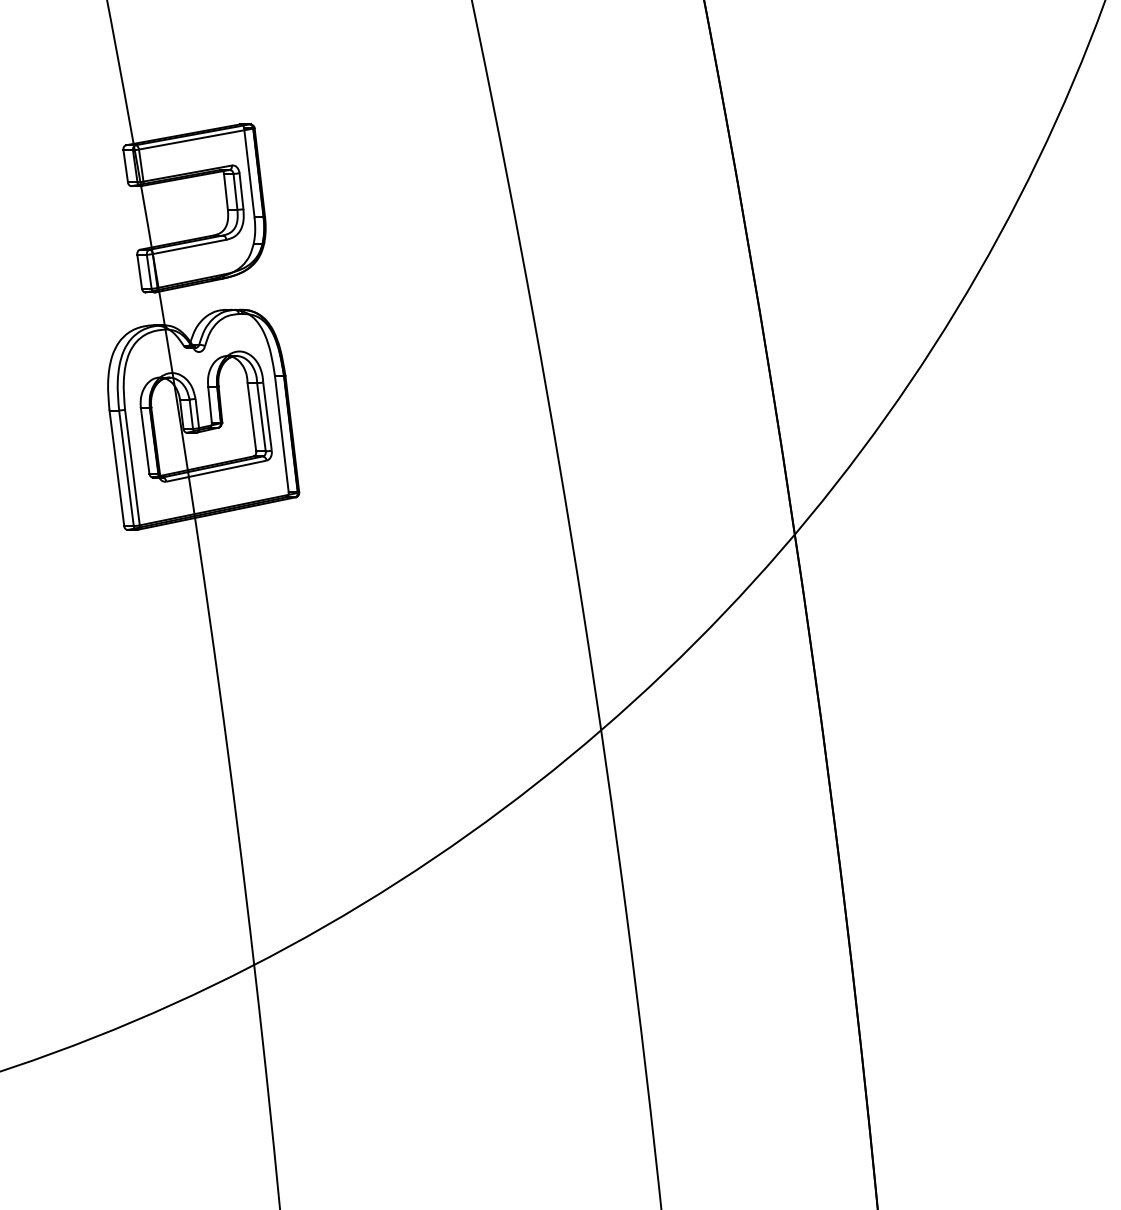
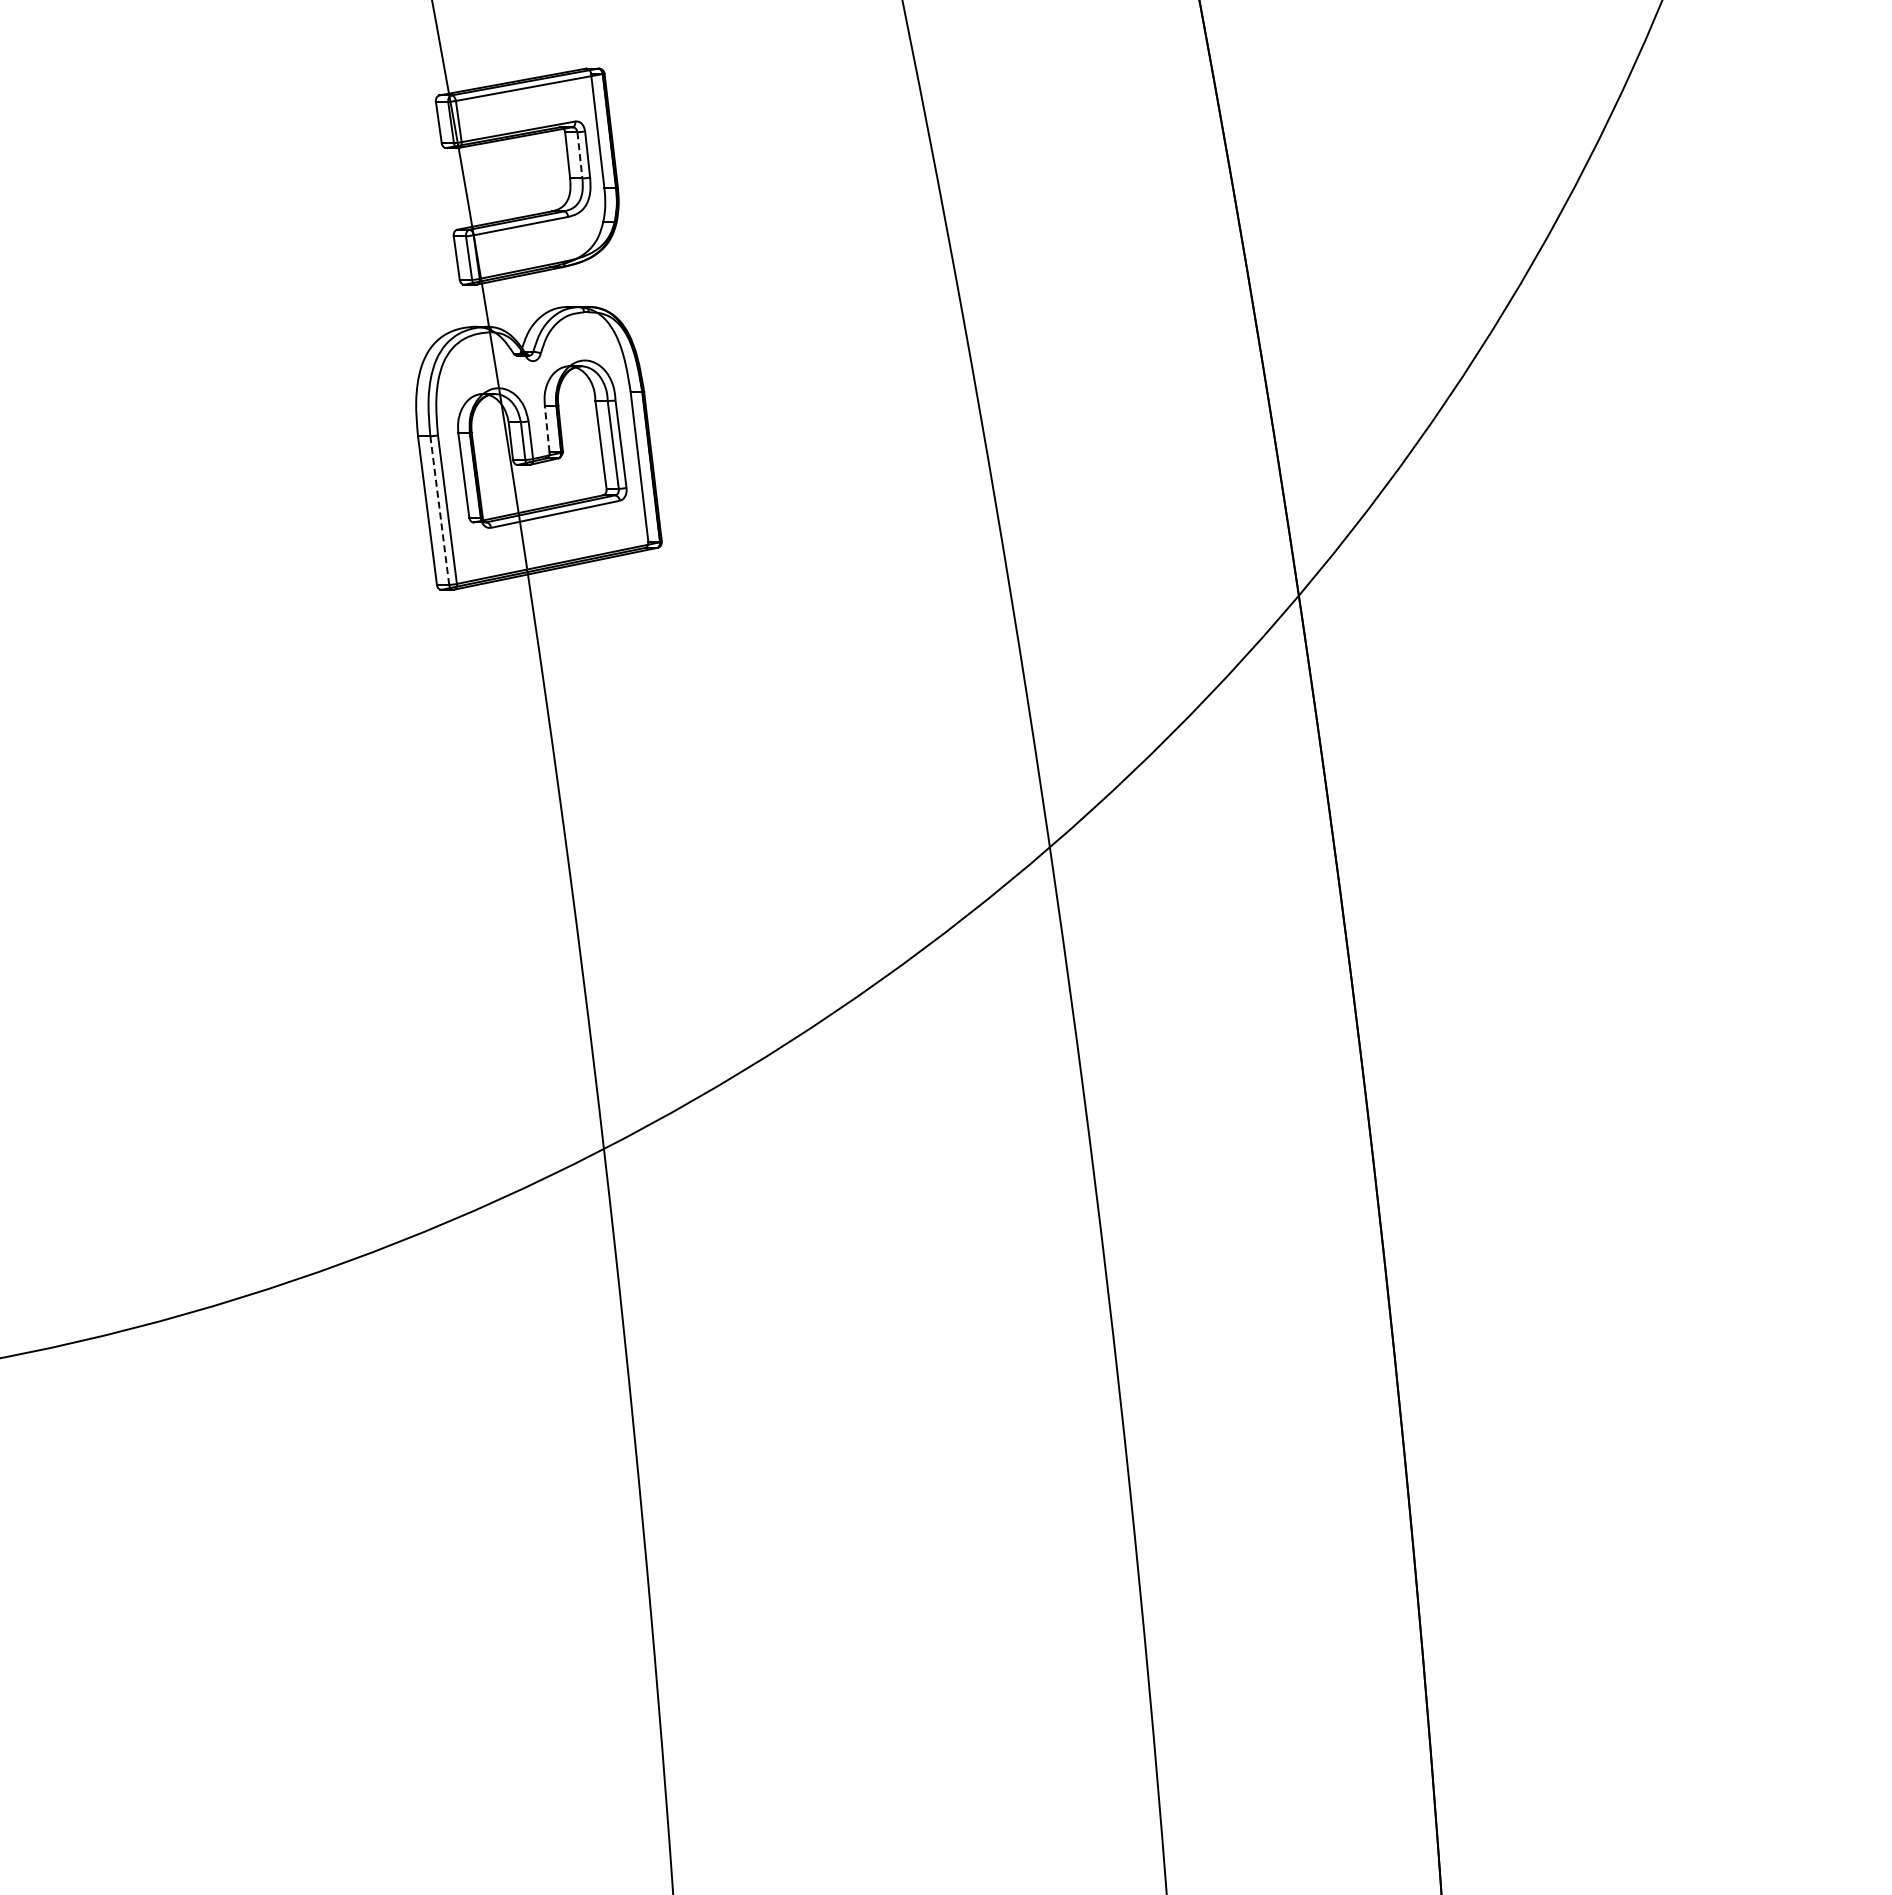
line: (235, 191) -> (579, 155), solid -> dashed
line: (210, 404) -> (547, 428), solid -> dashed
line: (126, 468) -> (439, 510), solid -> dashed

